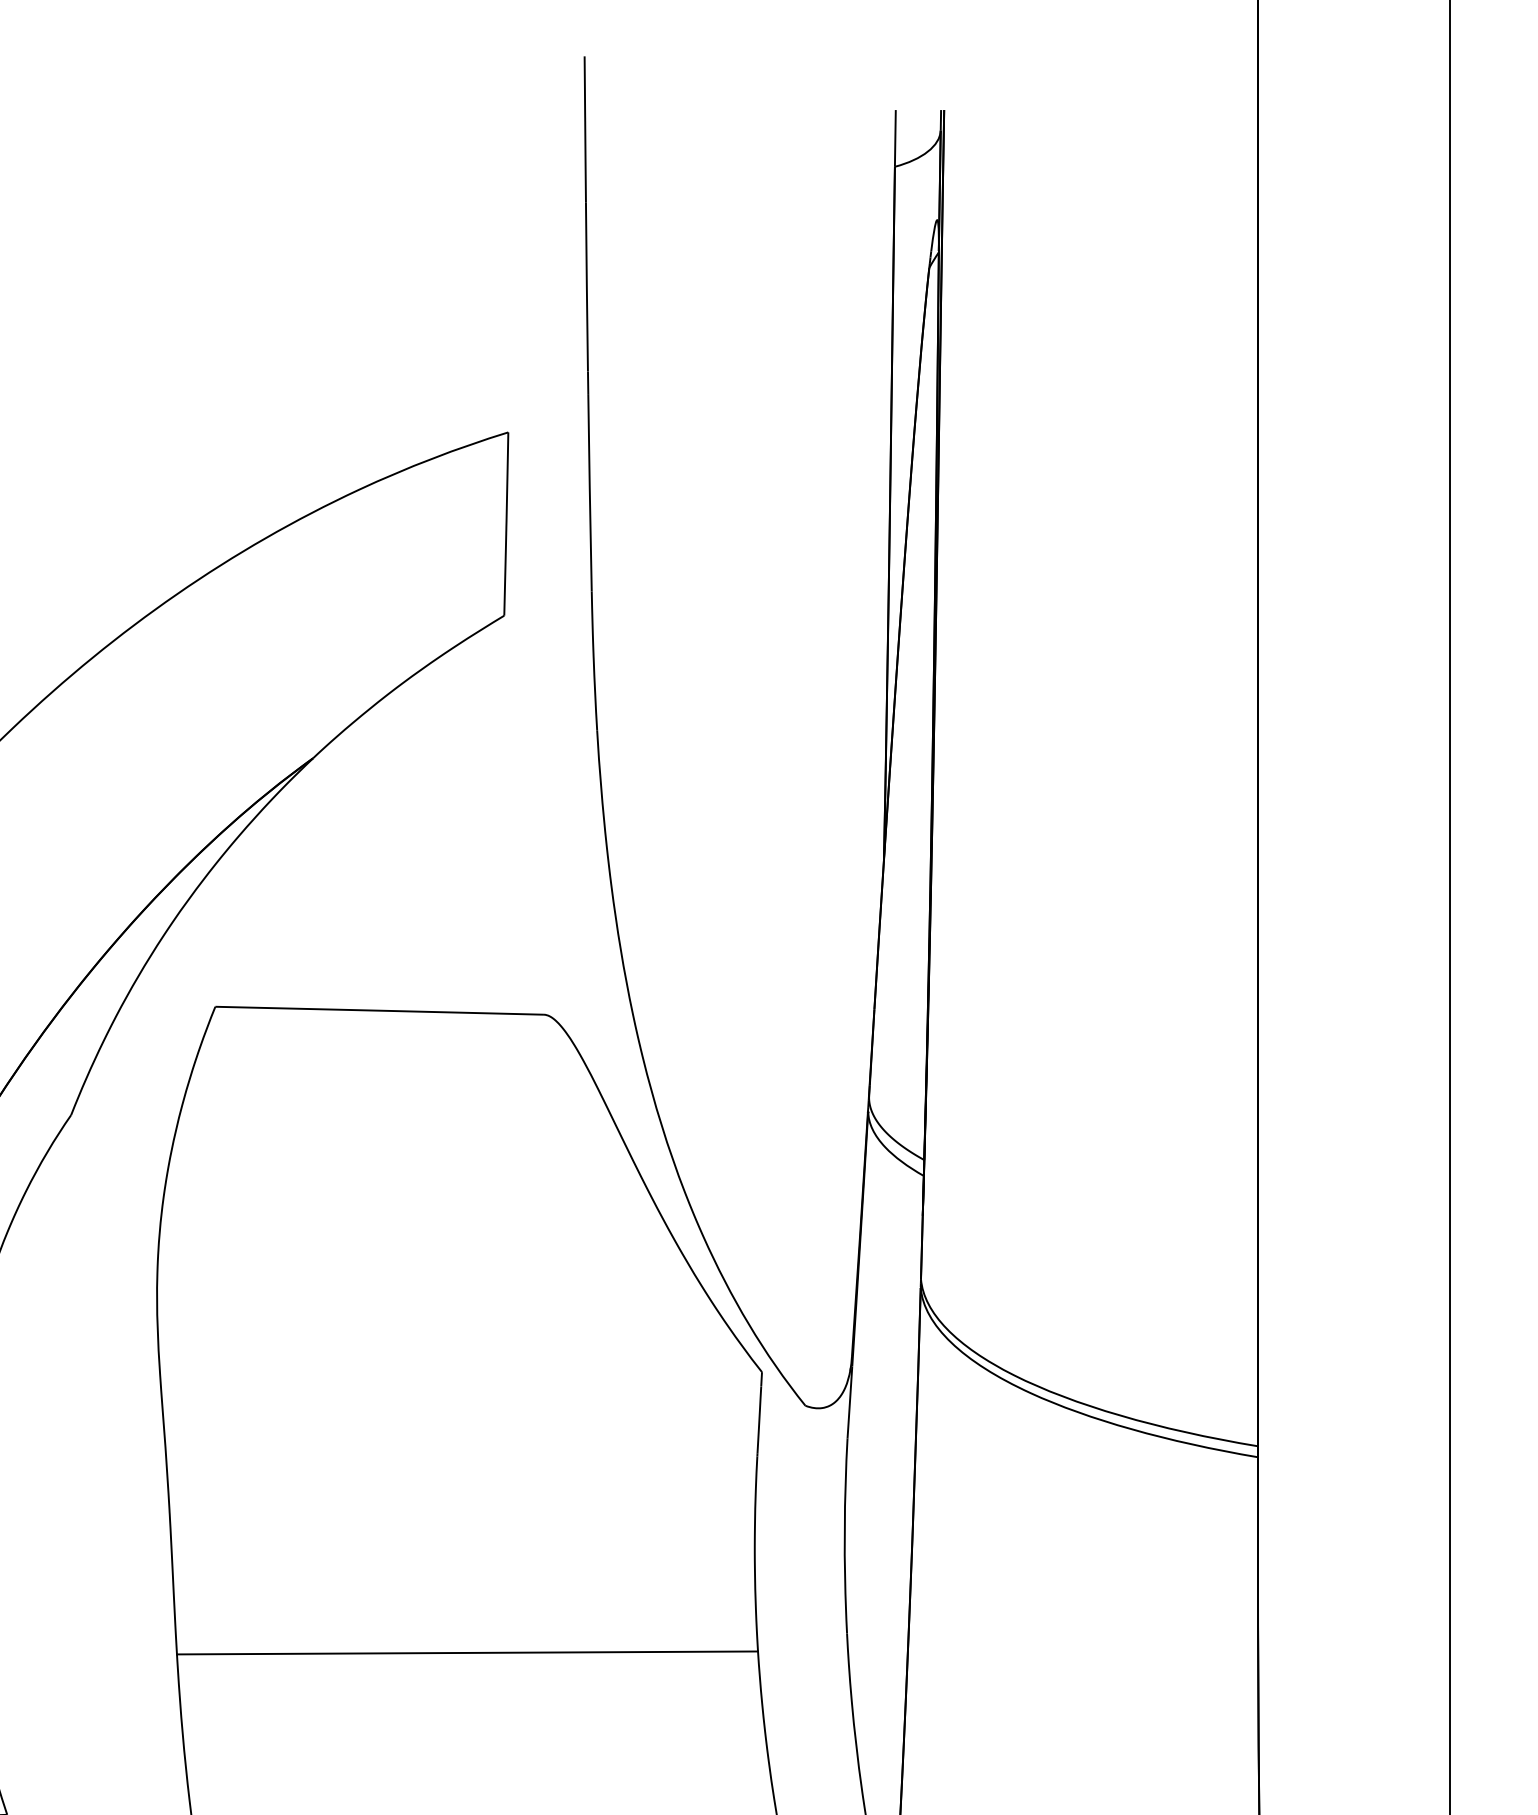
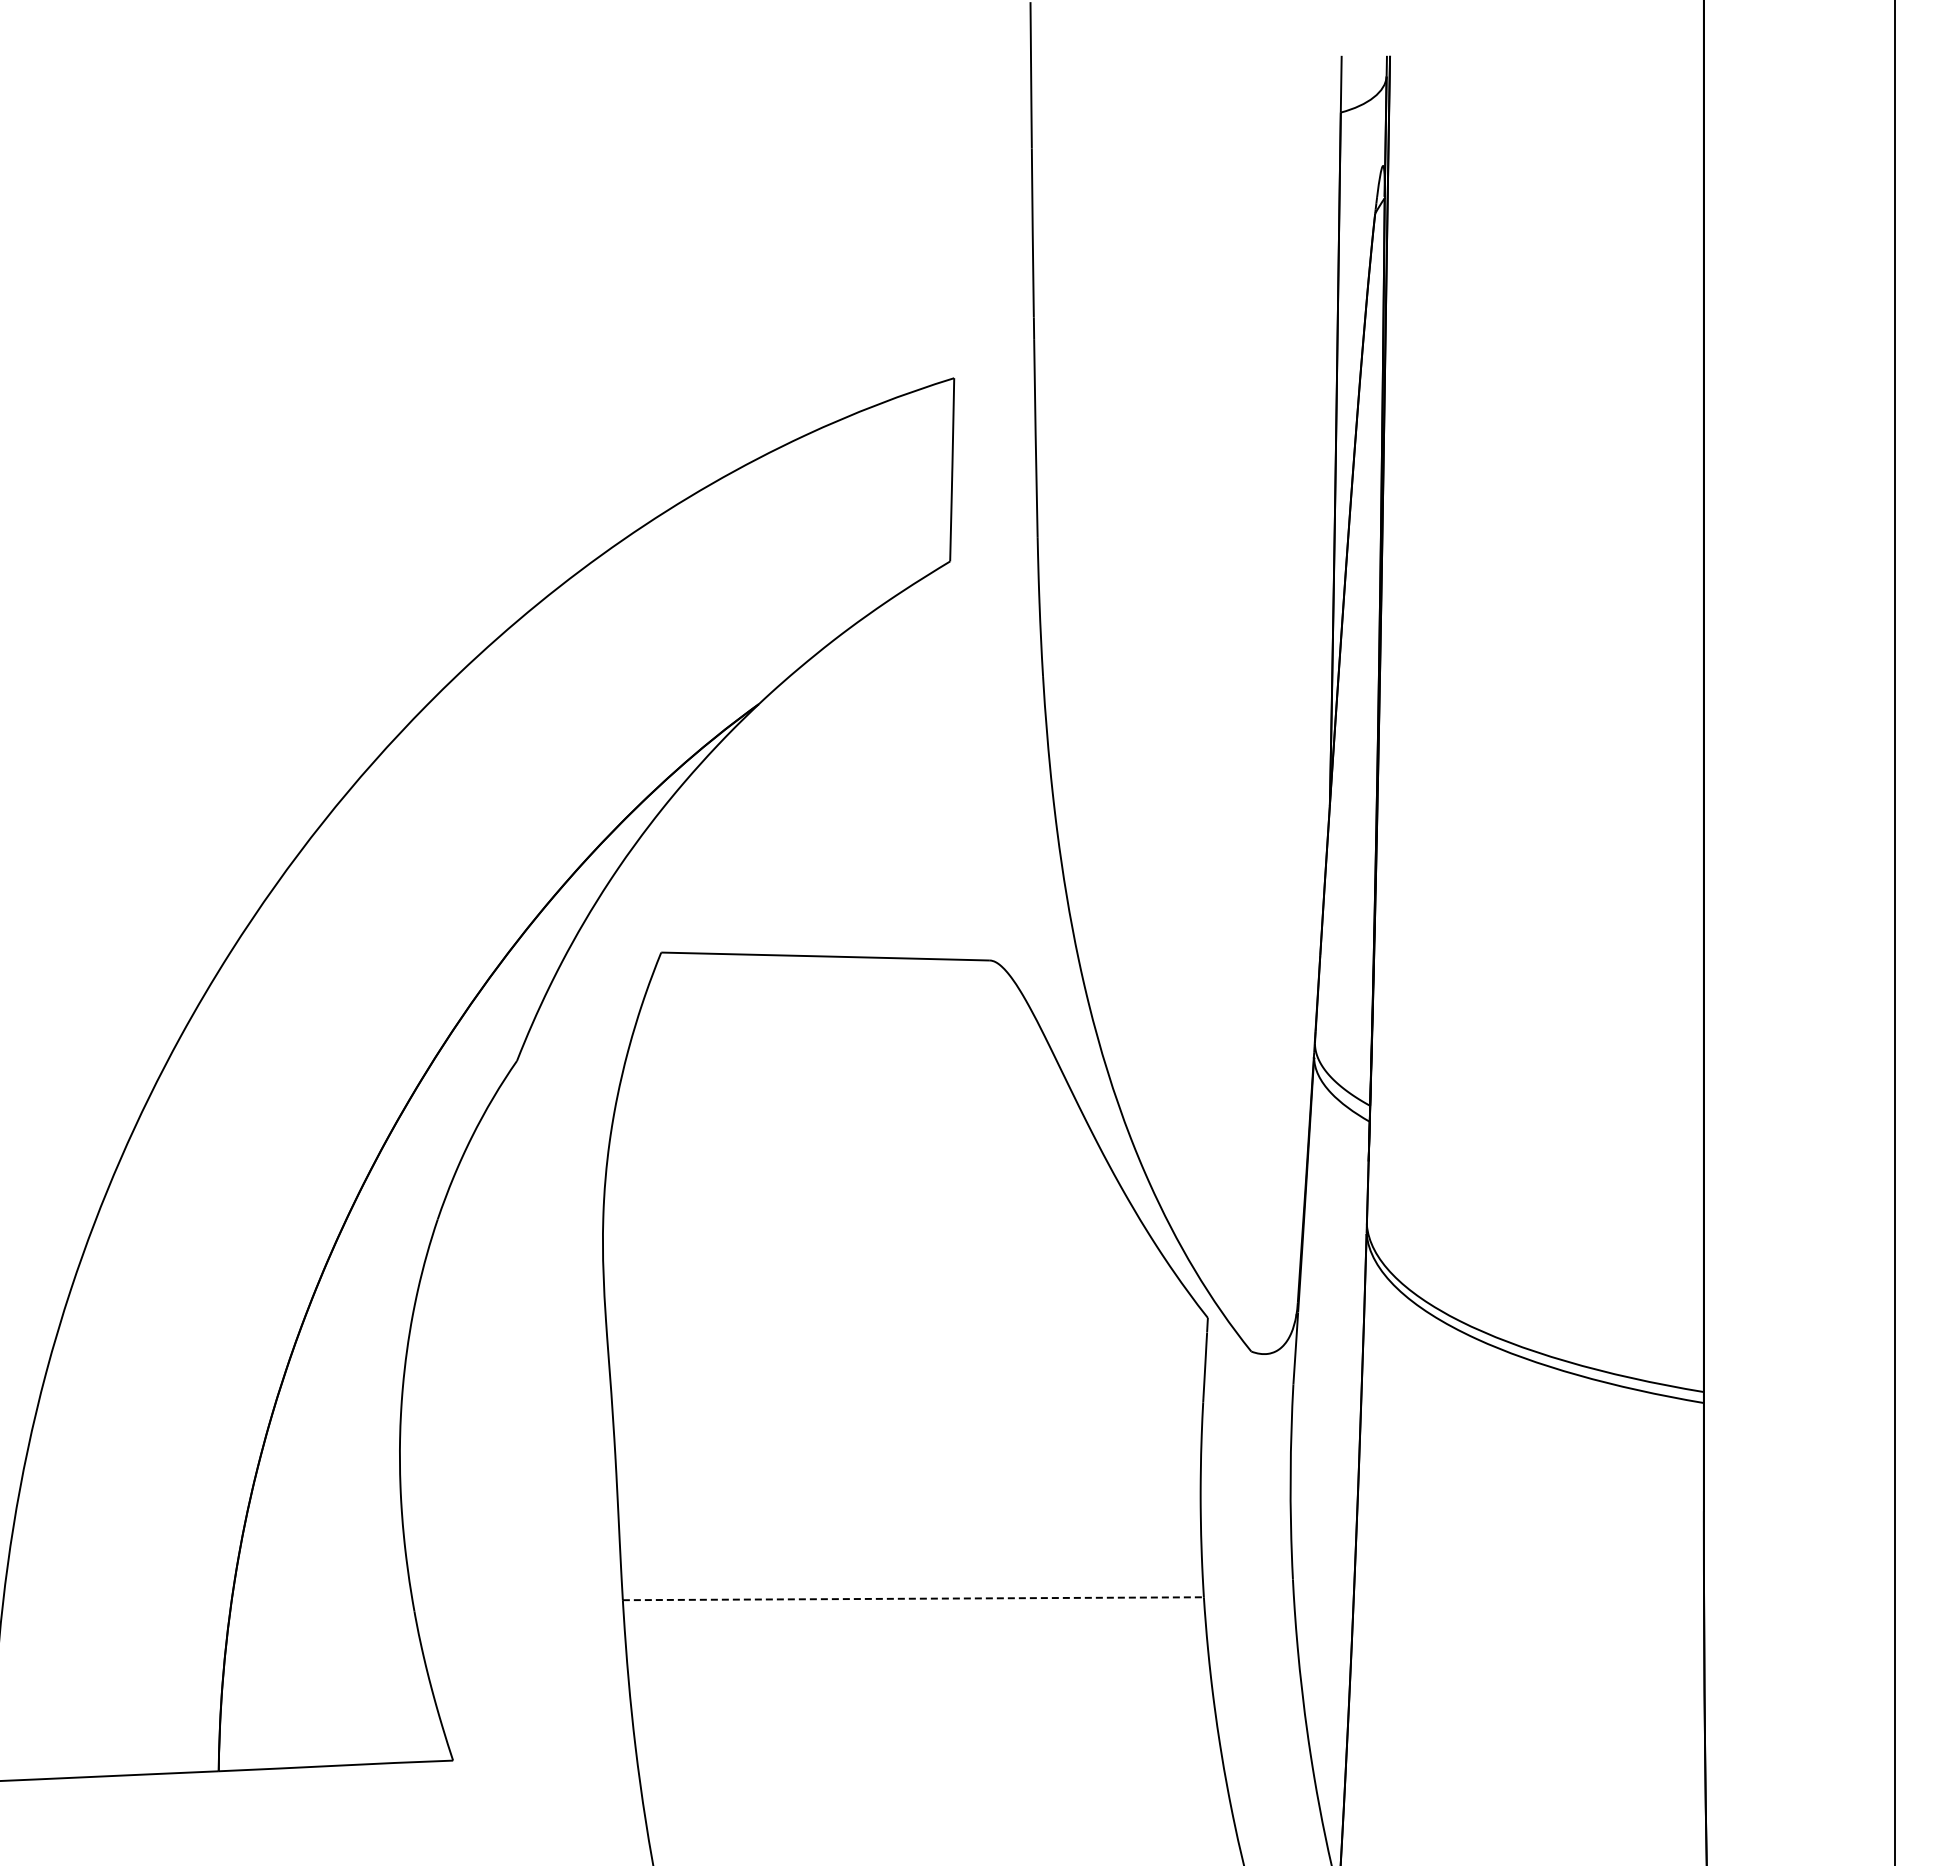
line: (467, 1652) -> (913, 1598), solid -> dashed

